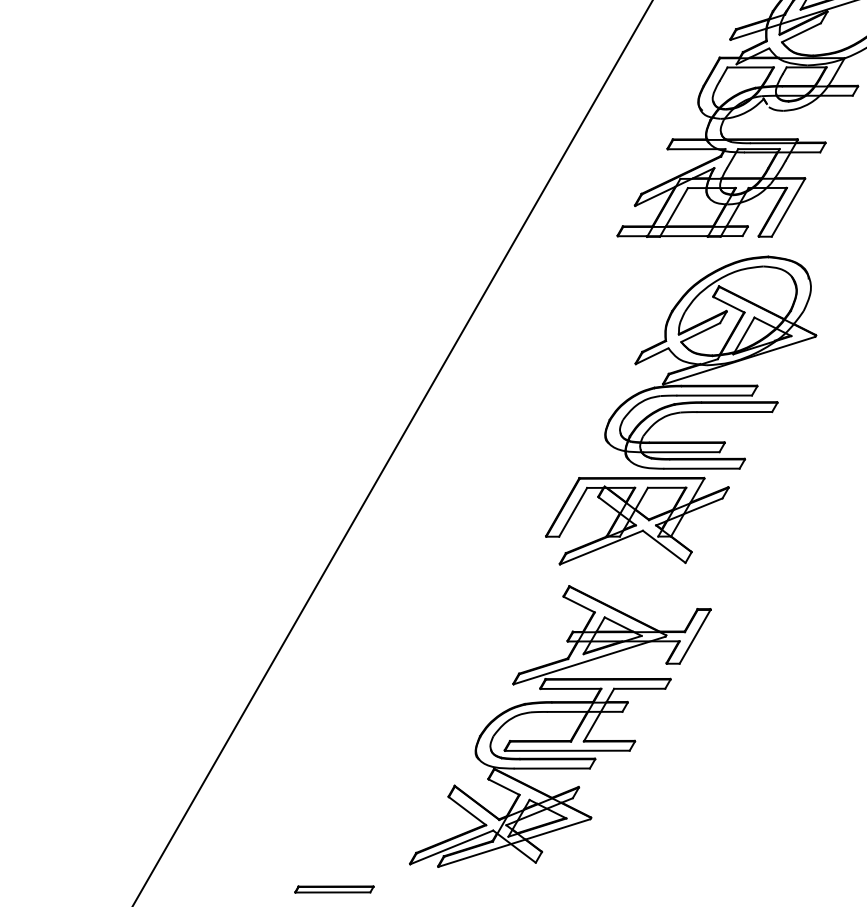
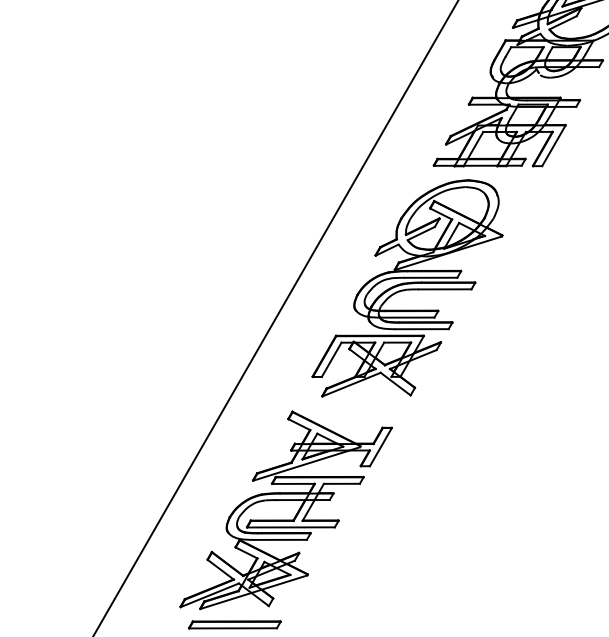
part: (681, 410) -> (407, 288), moved
part: (560, 712) -> (286, 500), moved
part: (334, 889) -> (234, 624), size x1.67

